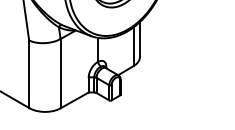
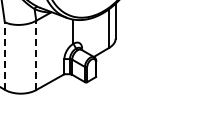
line: (60, 73) -> (36, 55), solid -> dashed
line: (29, 74) -> (5, 56), solid -> dashed

